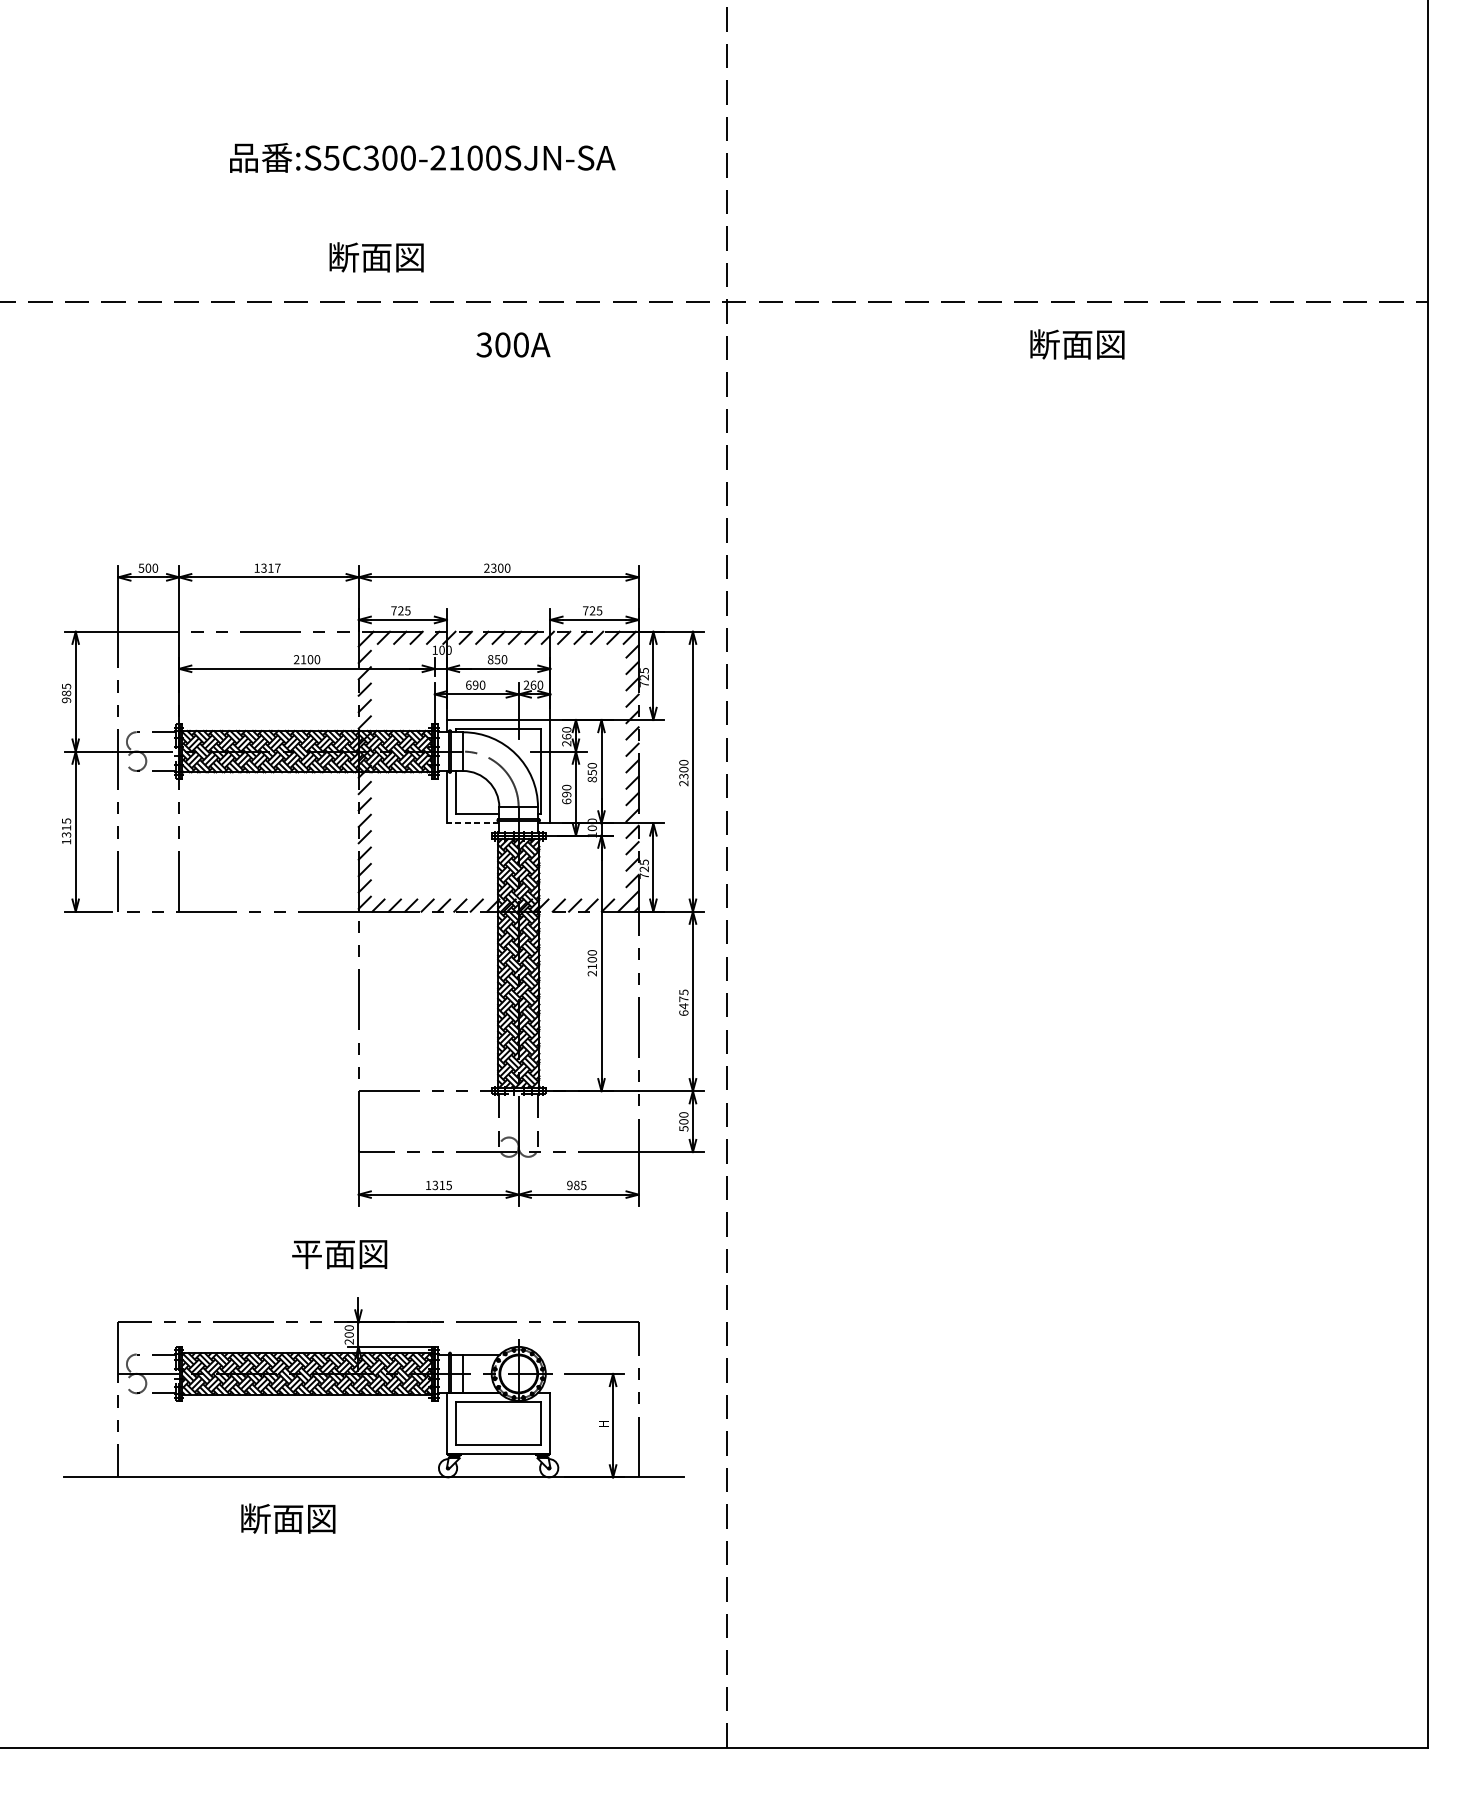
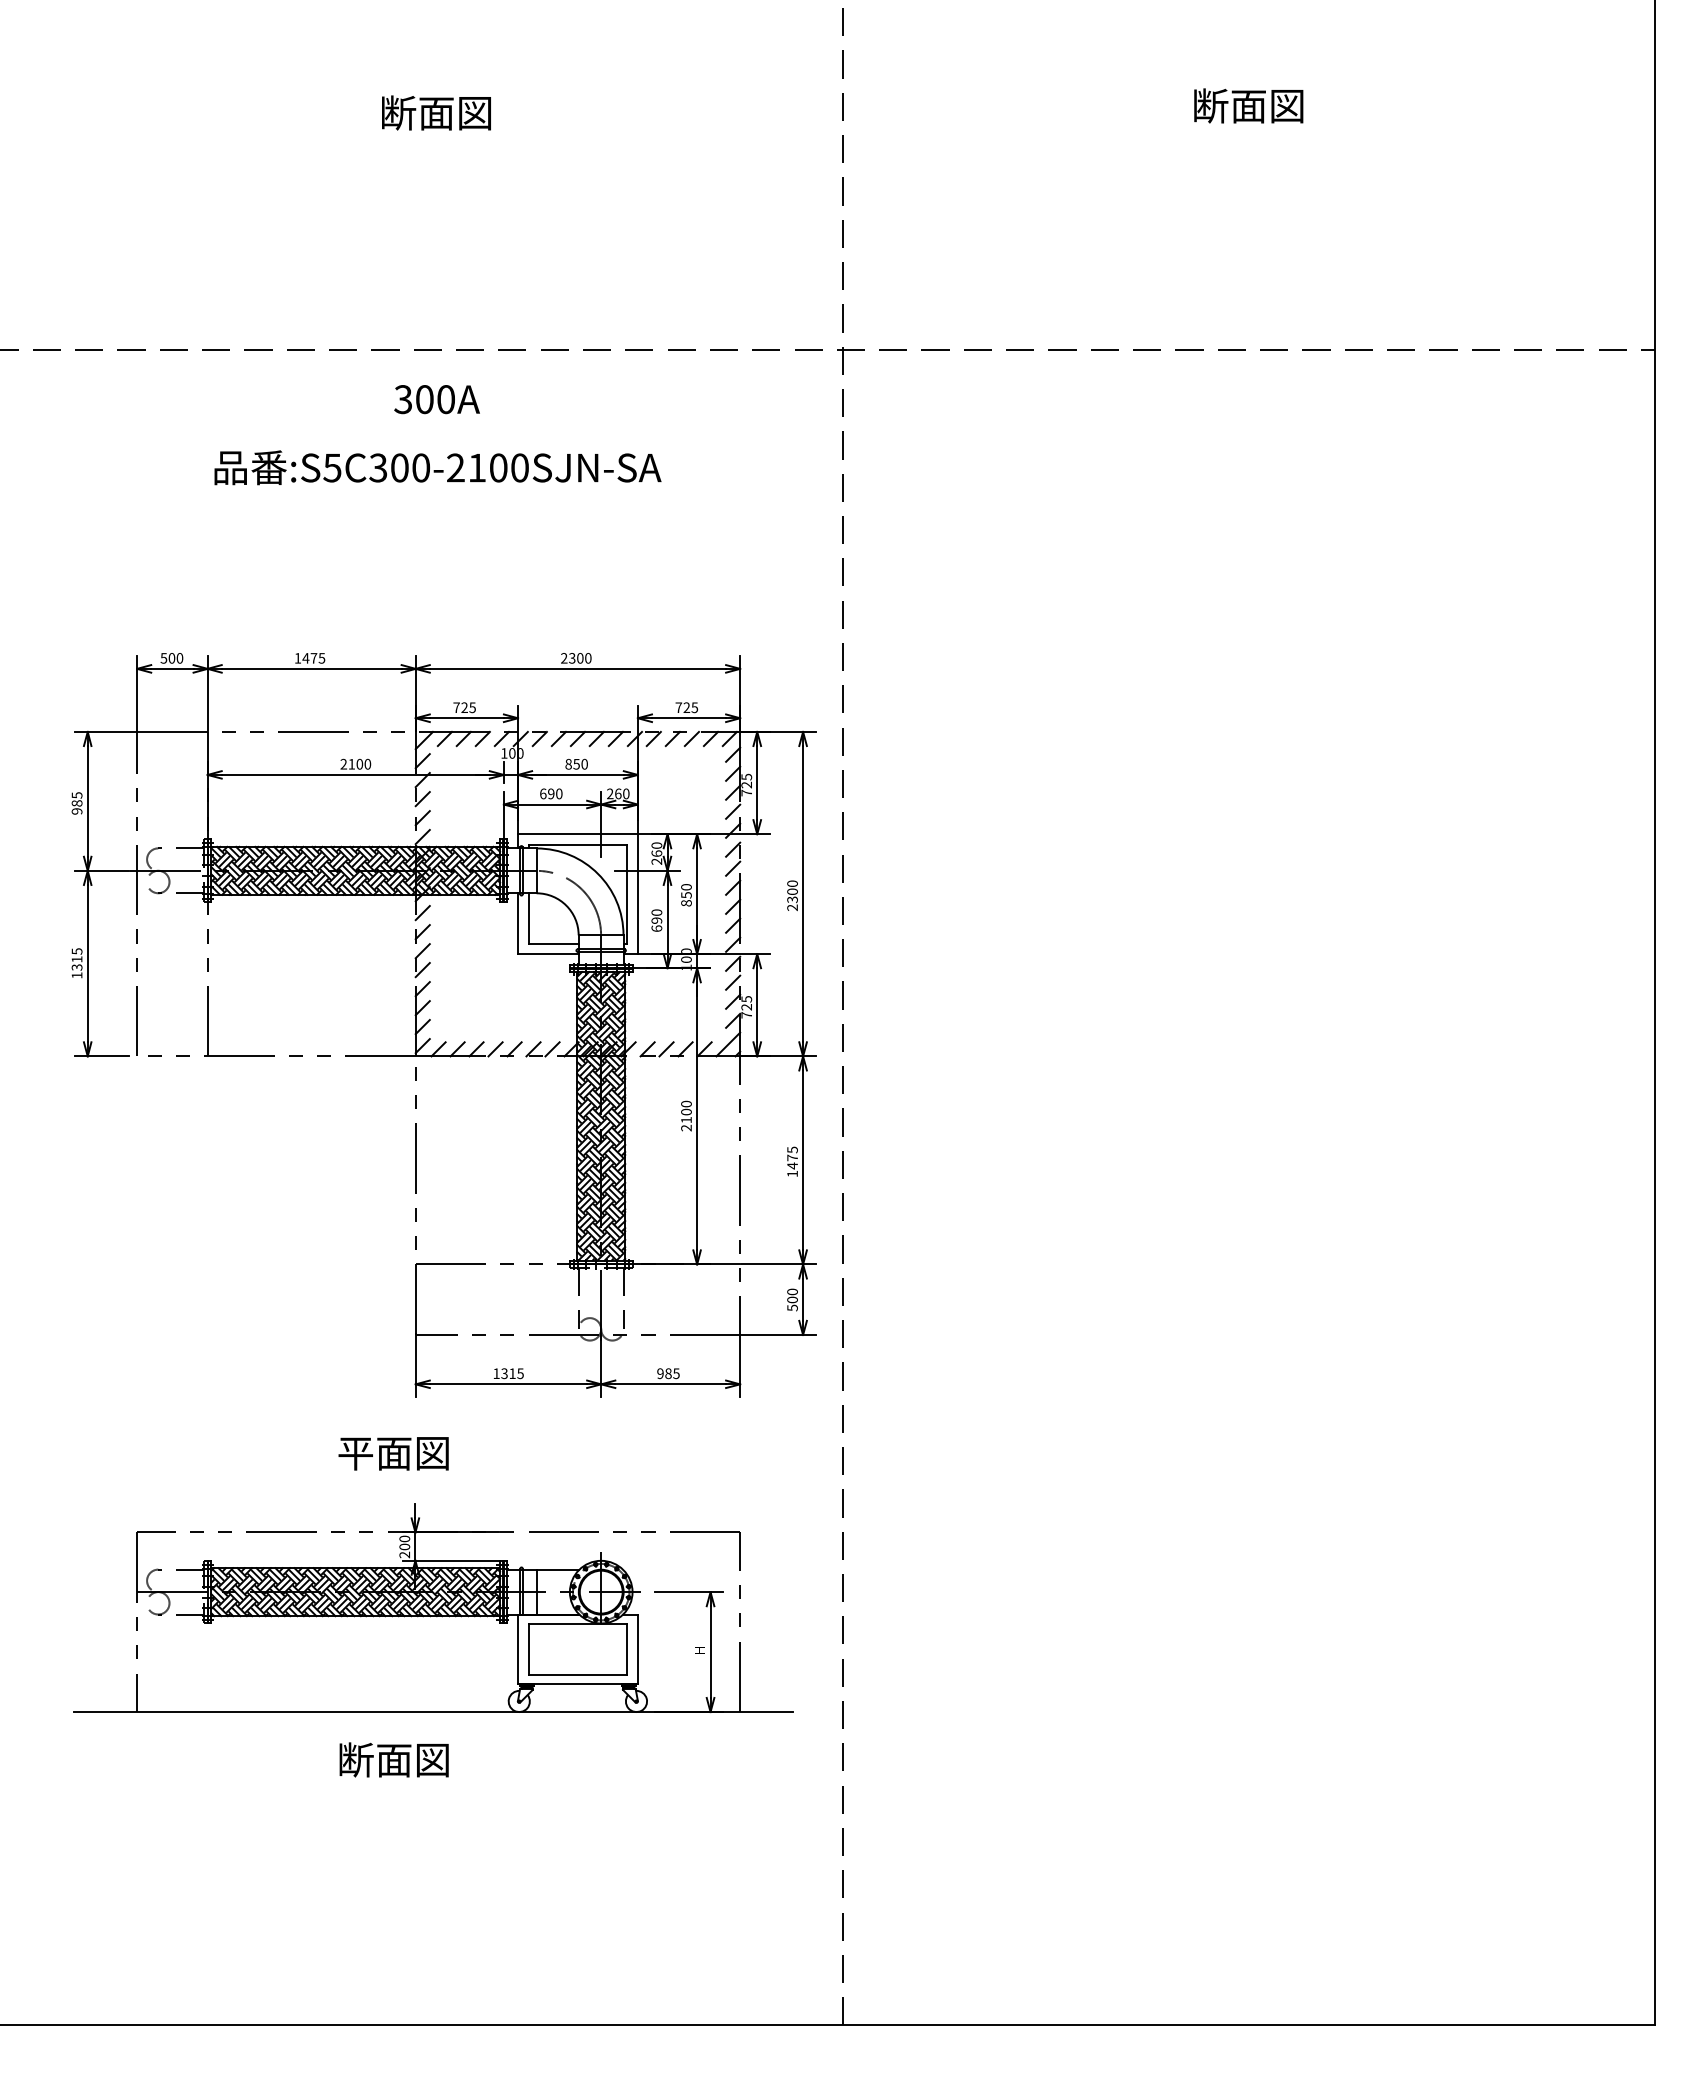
text: (422, 157) -> (437, 467), moved
text: (376, 256) -> (436, 112), moved
text: (512, 344) -> (436, 399), moved
text: (1077, 344) -> (1248, 105), moved
text: (270, 568) -> (313, 658), 1317 -> 1475
line: (472, 823) -> (547, 954), dashed -> solid
text: (683, 1012) -> (792, 1173), 6475 -> 1475
text: (287, 1518) -> (393, 1759), moved

